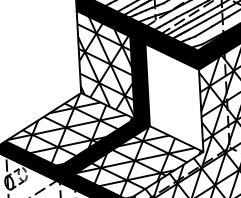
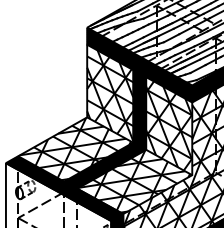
hatch: (174, 97) -> (169, 125), added

